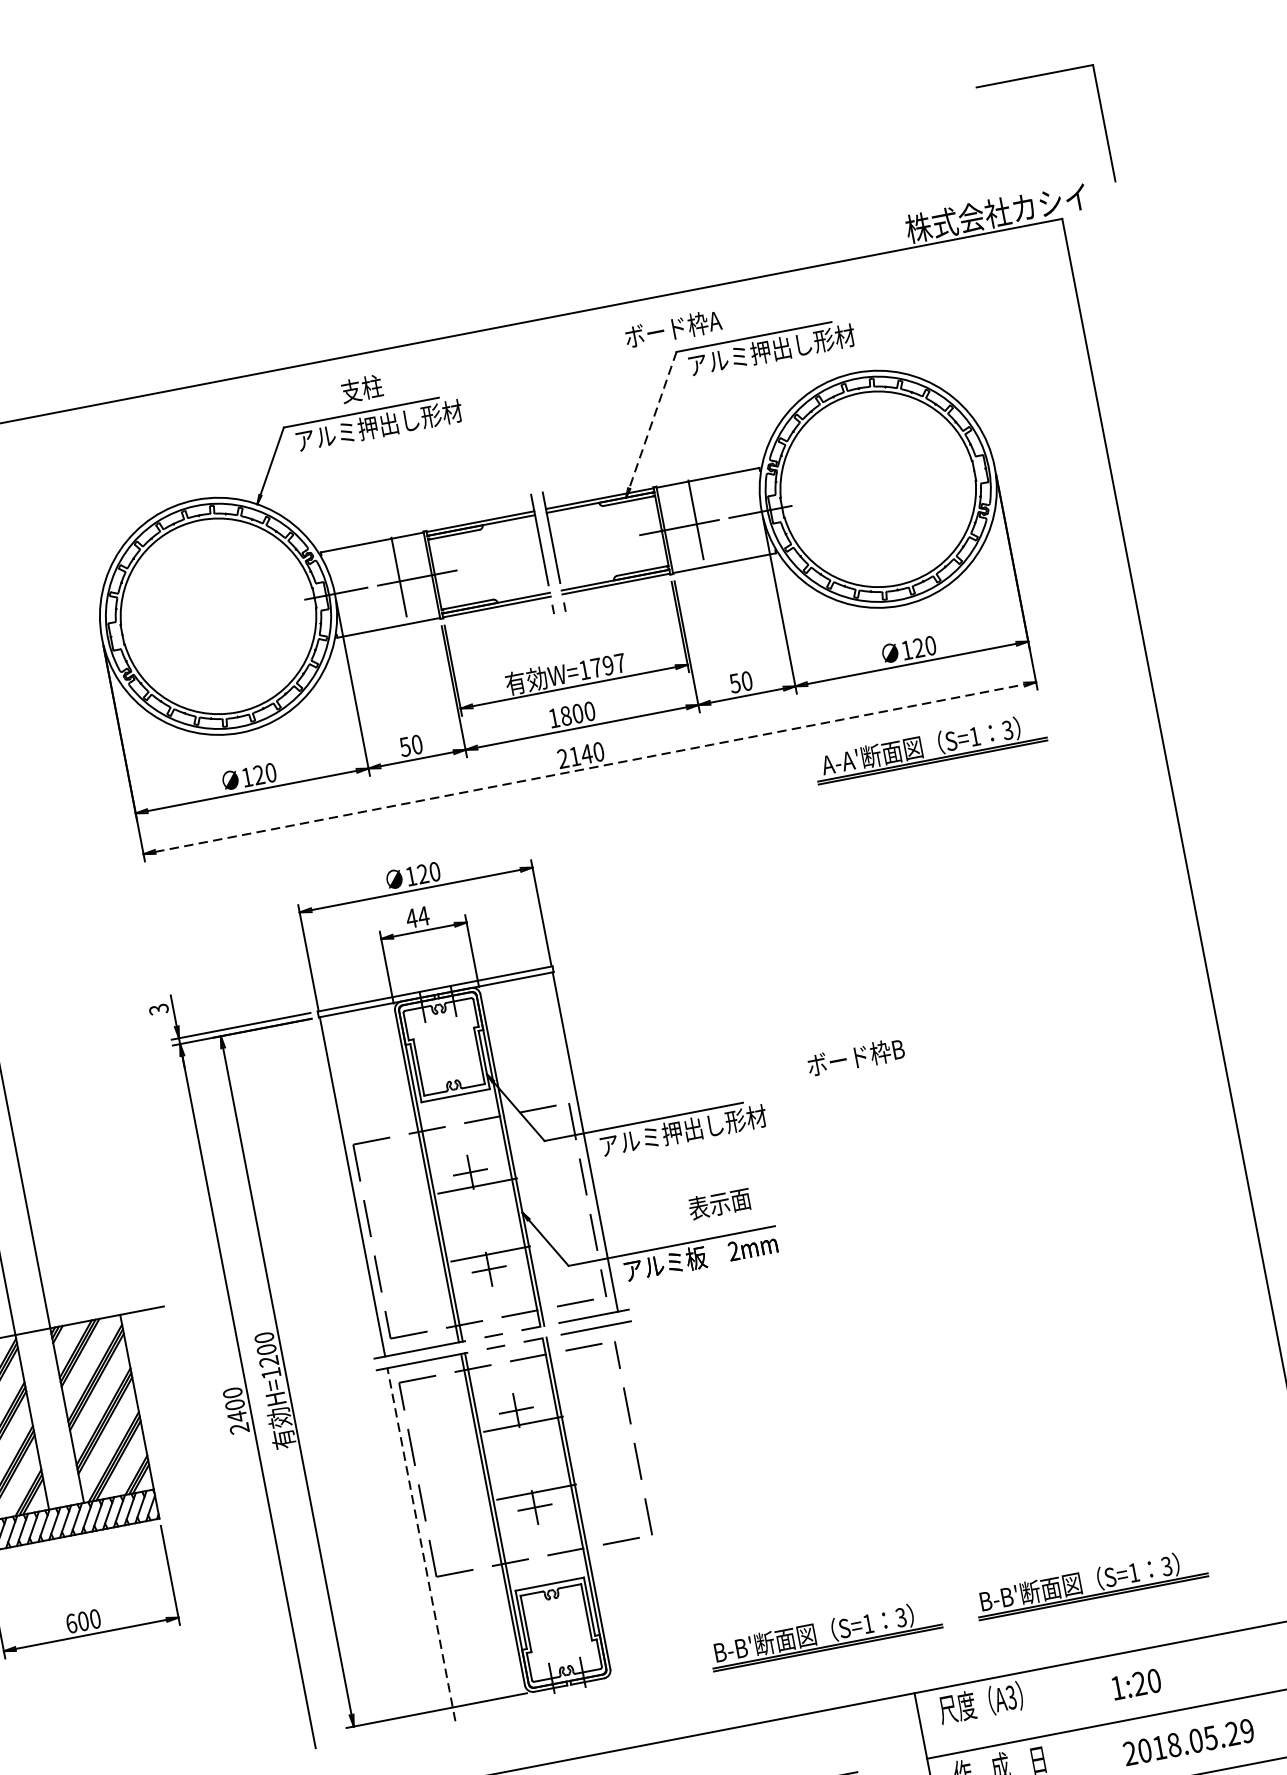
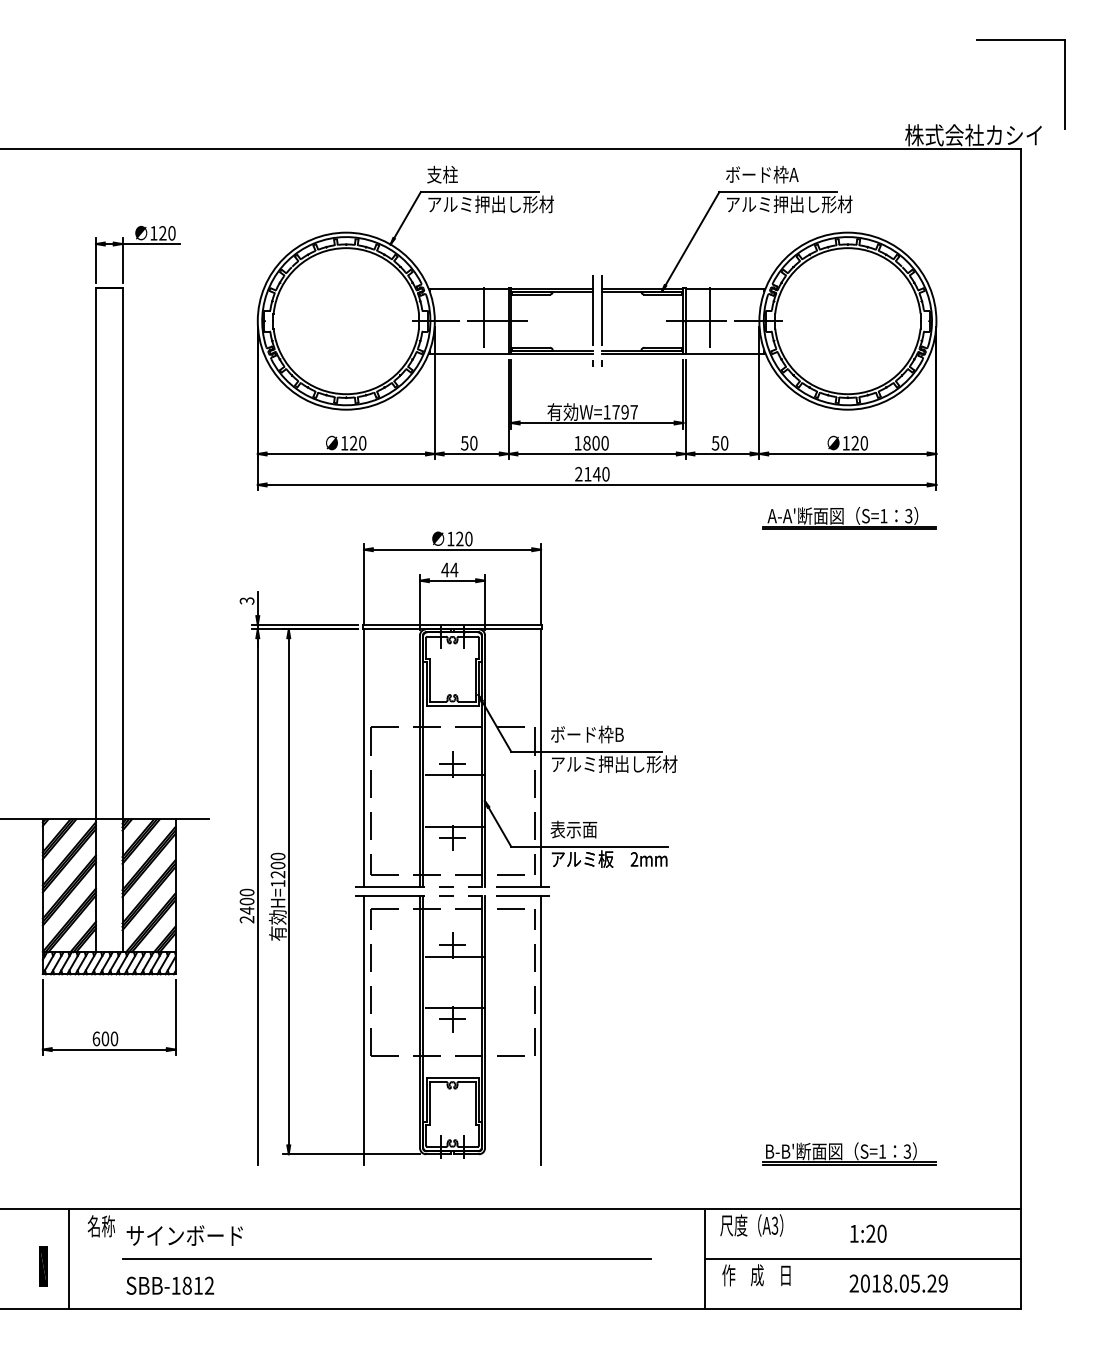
text: (673, 328) -> (762, 174), moved
text: (361, 388) -> (442, 174), moved
line: (653, 421) -> (692, 239), dashed -> solid
line: (590, 767) -> (597, 484), dashed -> solid
text: (856, 1057) -> (587, 734), moved
text: (719, 1203) -> (573, 829), moved
line: (654, 1499) -> (541, 1030), added
line: (421, 1543) -> (364, 1029), dashed -> solid
part: (825, 1634) -> (647, 1153), removed

